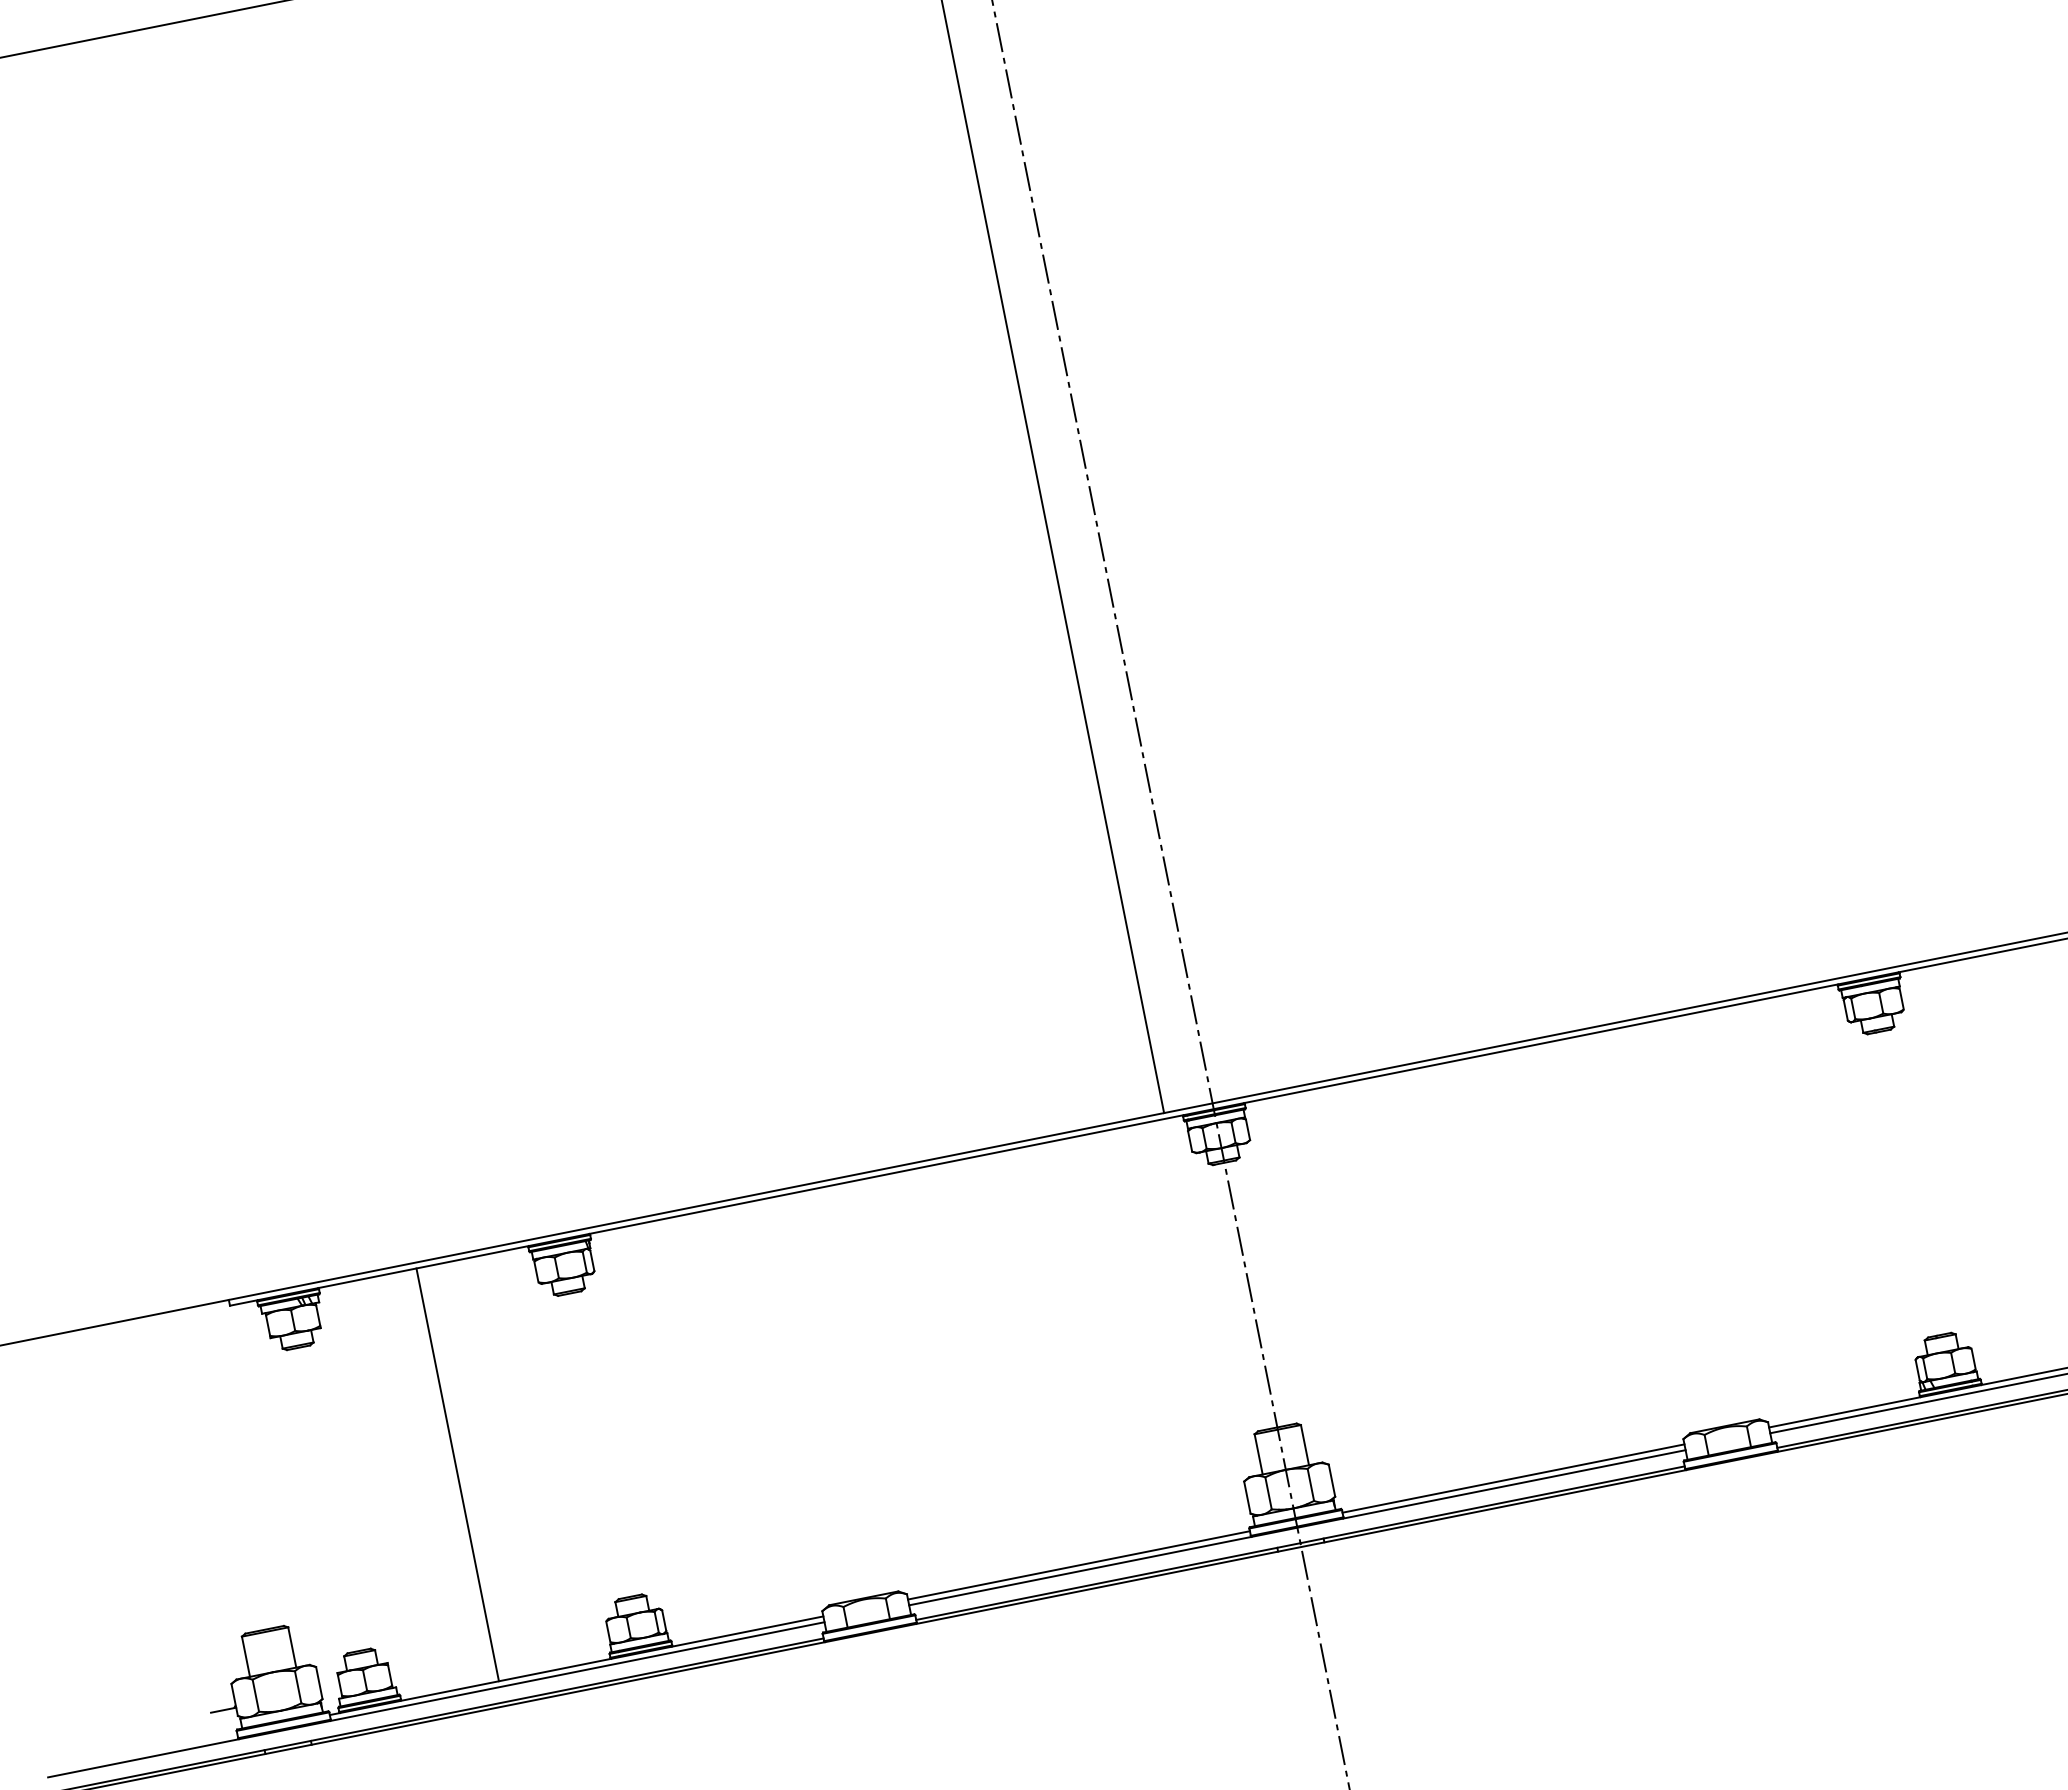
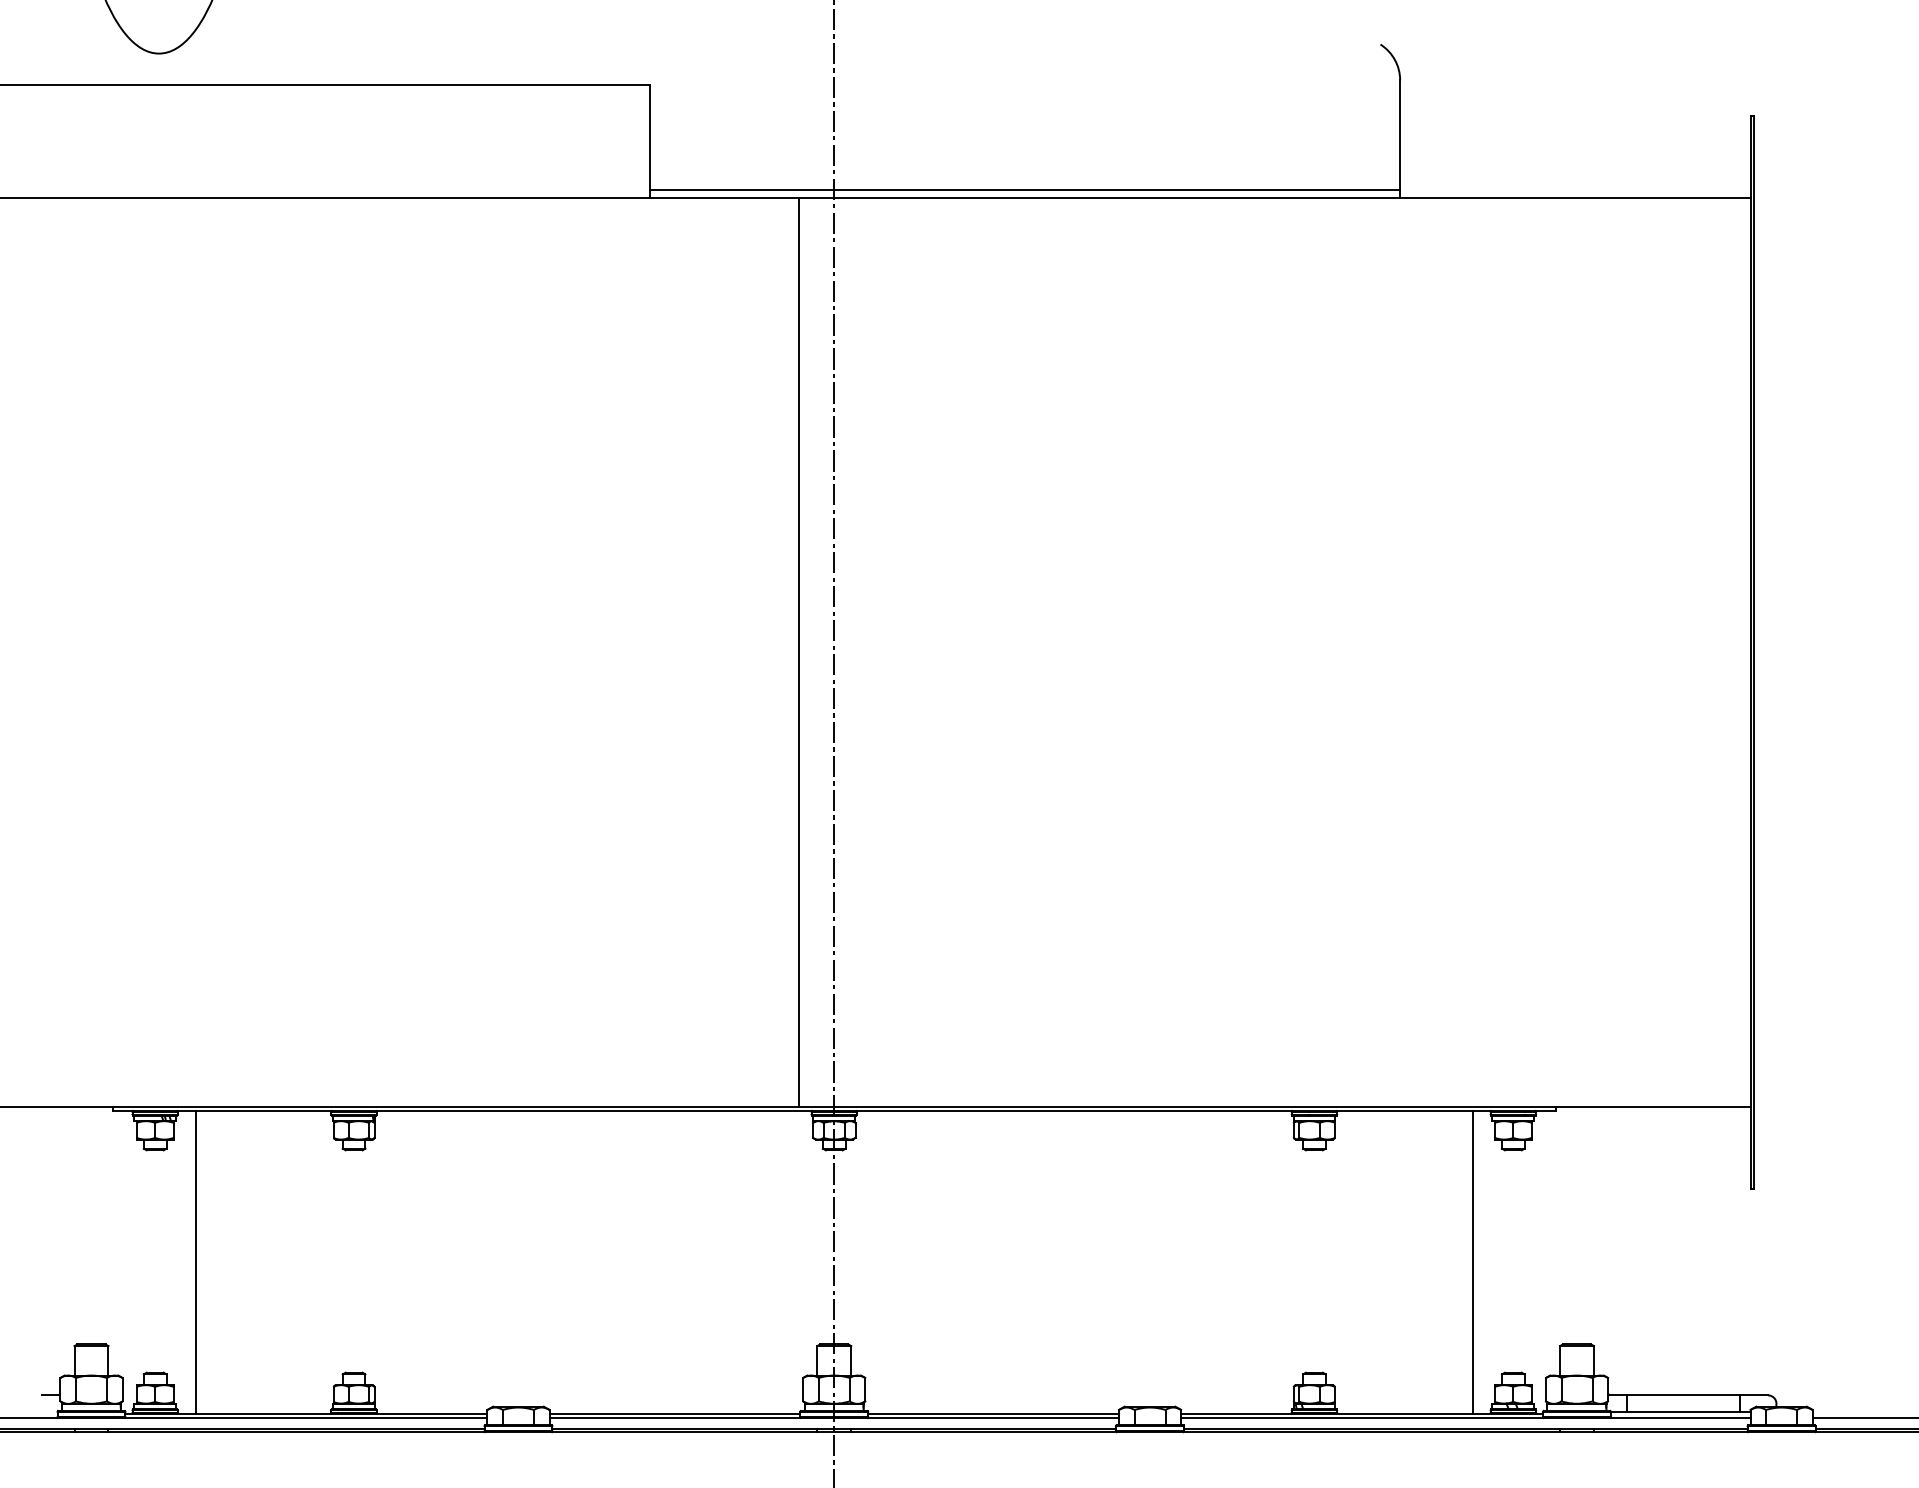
line: (457, 1475) -> (195, 1262), moved

